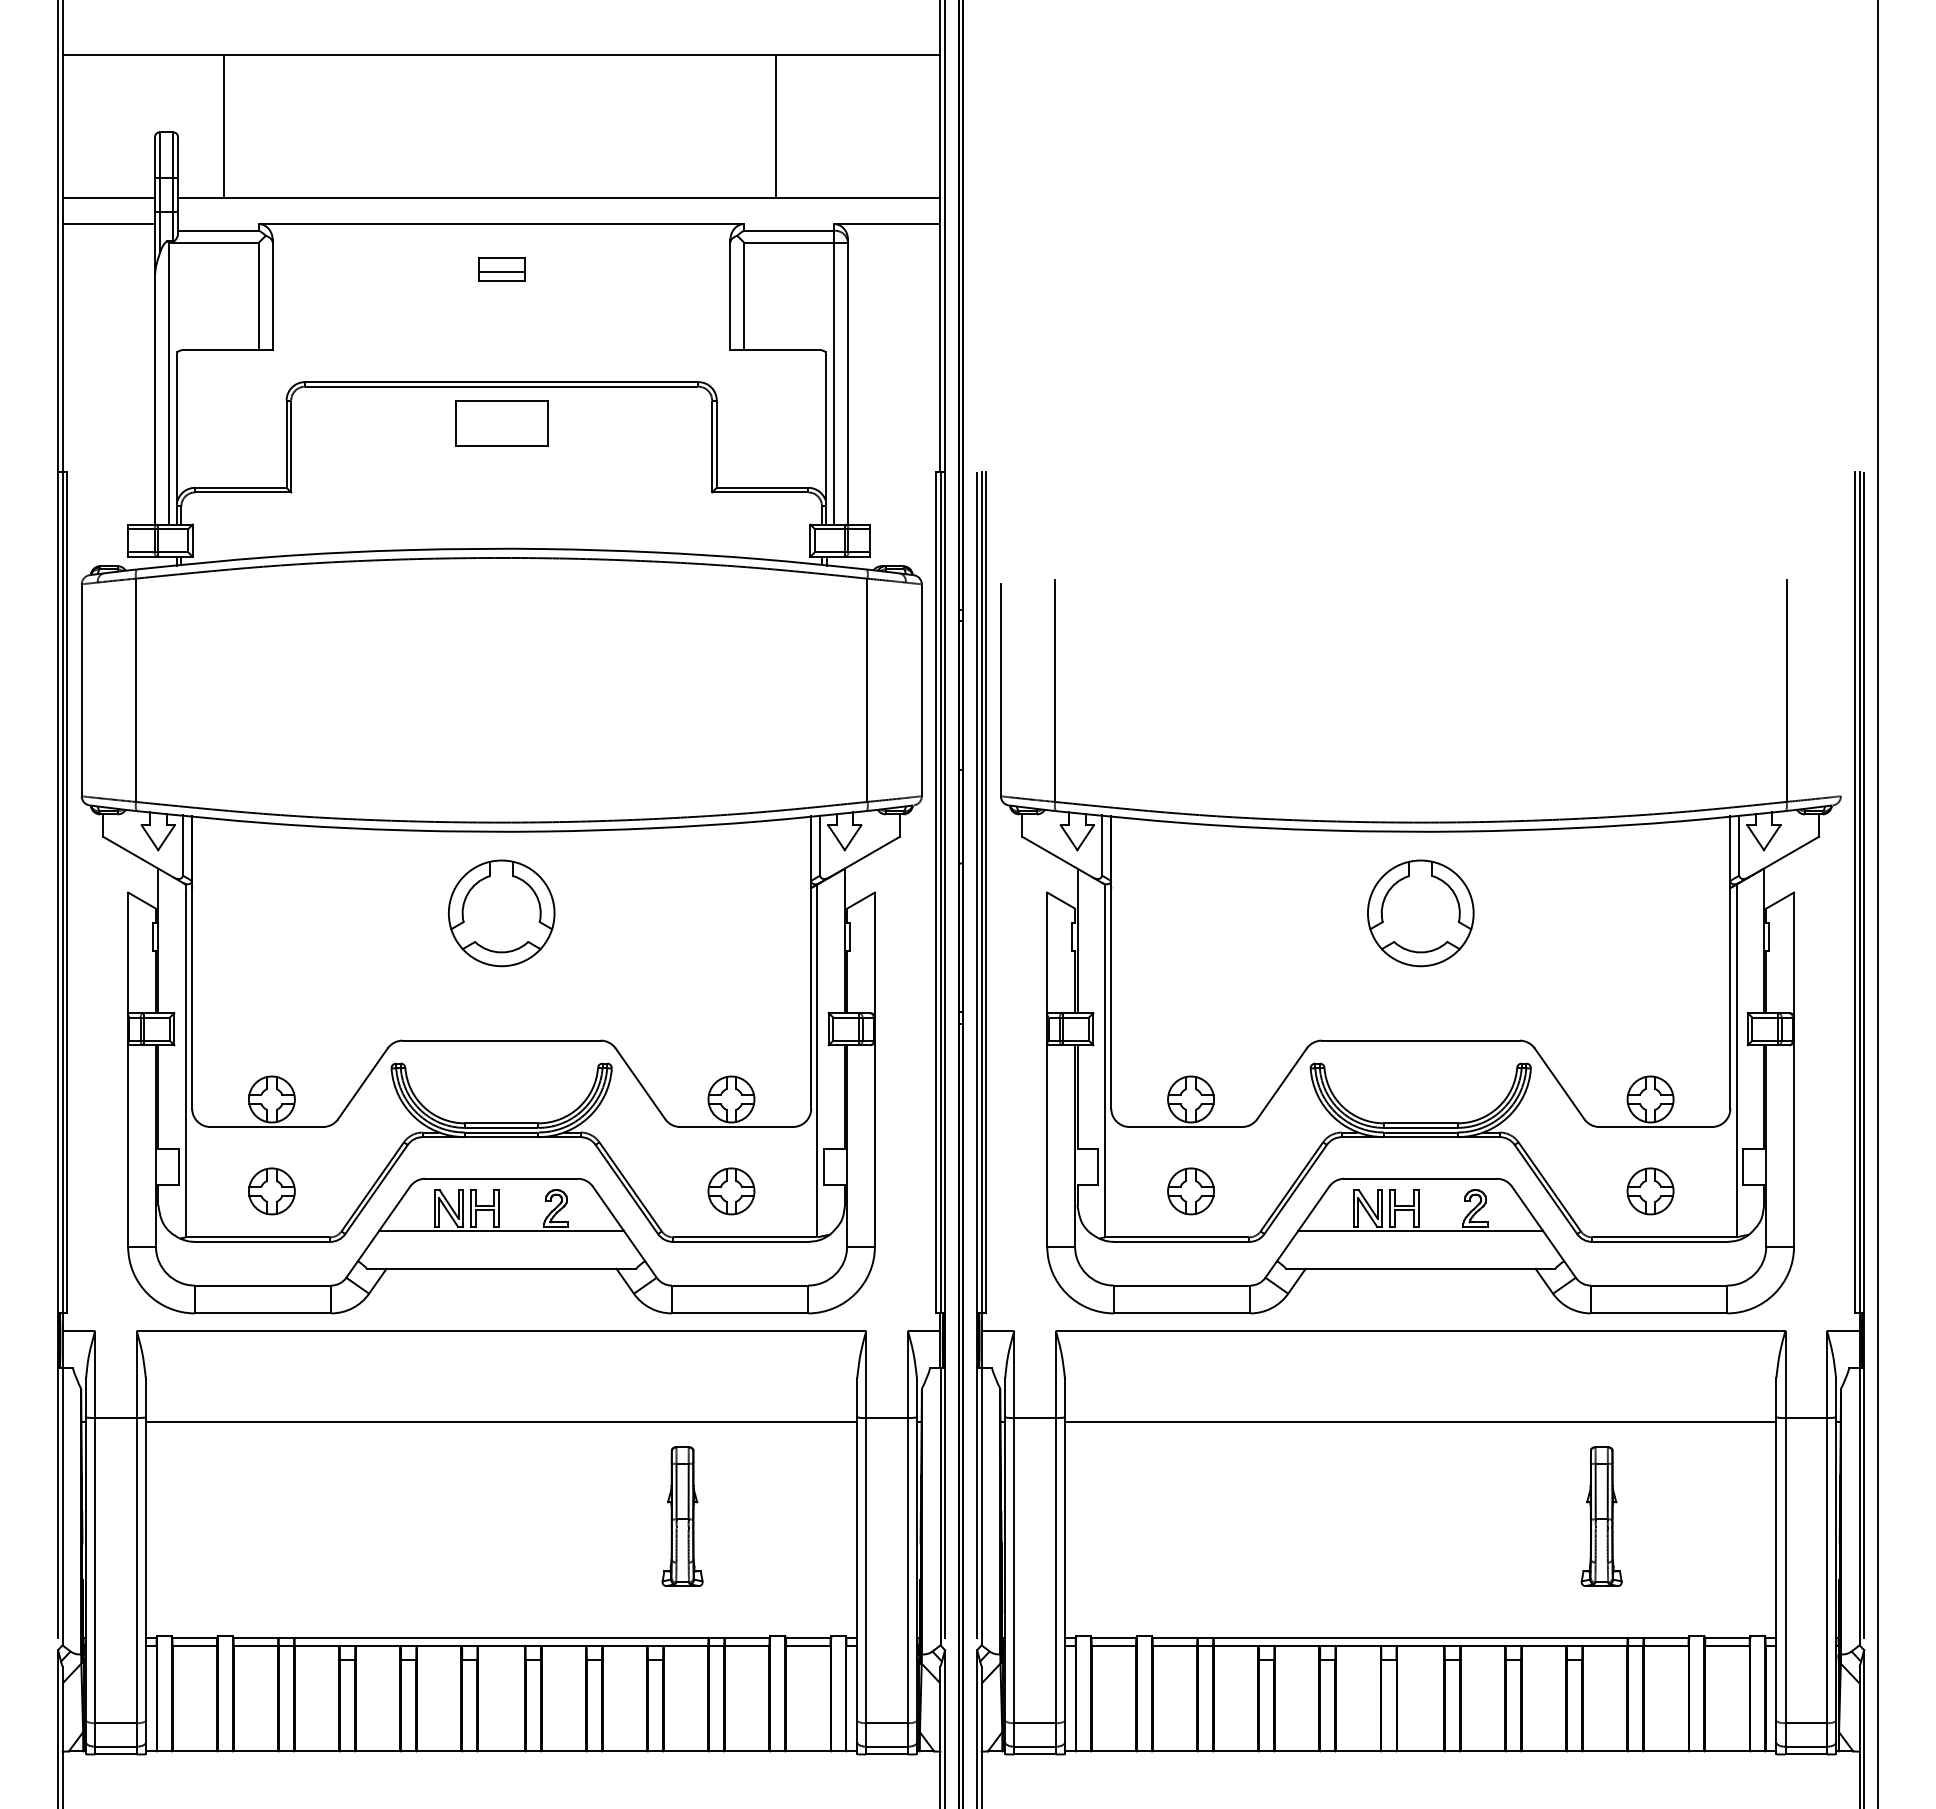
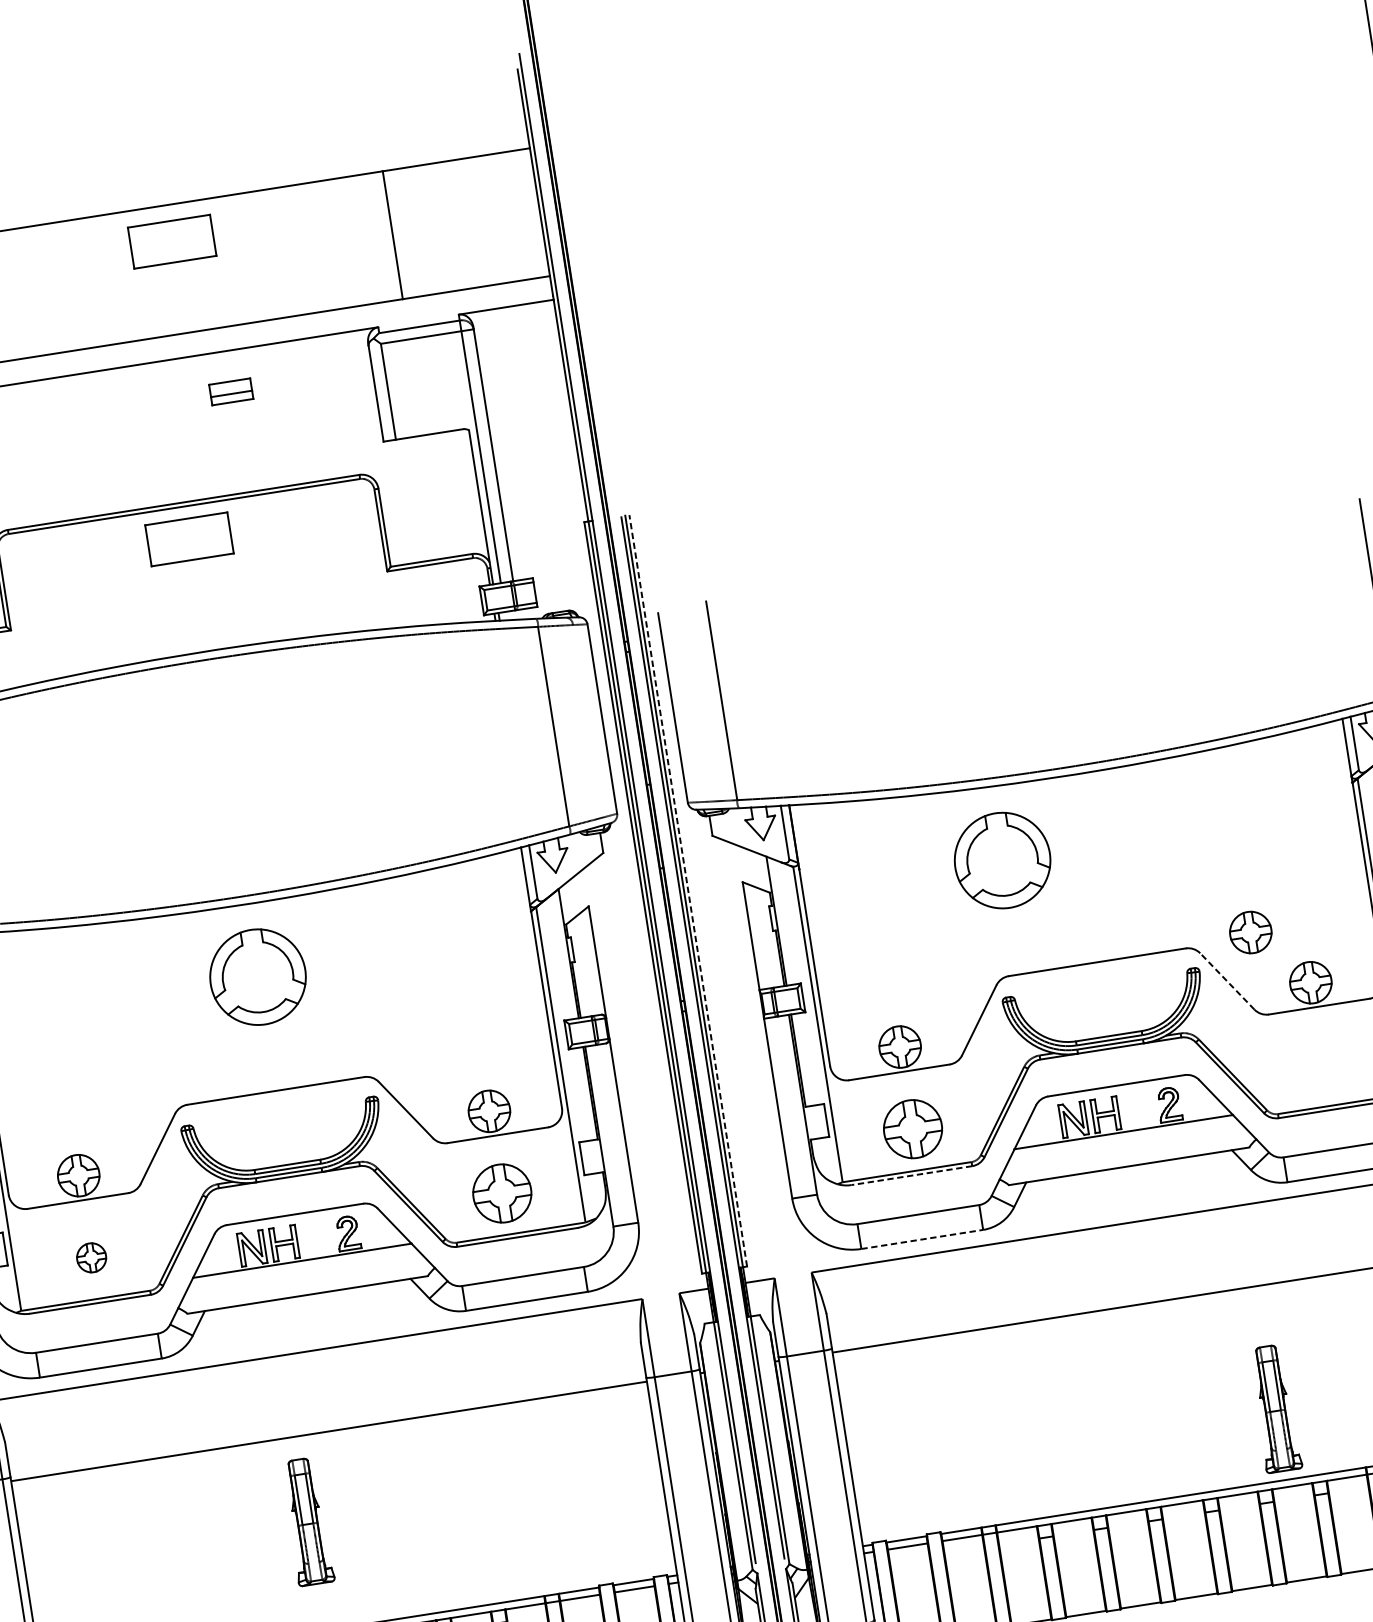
part: (533, 95) -> (172, 241), added
part: (501, 269) -> (231, 391), moved
line: (986, 892) -> (688, 890), solid -> dashed
part: (1420, 913) -> (1002, 860), moved
line: (1559, 1083) -> (1227, 981), solid -> dashed
part: (271, 1191) -> (91, 1257), size x0.7
part: (731, 1191) -> (502, 1193), size x1.4
part: (1190, 1191) -> (912, 1129), size x1.4
part: (1650, 1191) -> (1250, 932), moved
line: (1181, 1241) -> (911, 1175), solid -> dashed
line: (1182, 1313) -> (922, 1239), solid -> dashed
part: (682, 1516) -> (307, 1521), moved
part: (1601, 1516) -> (1274, 1408), moved

